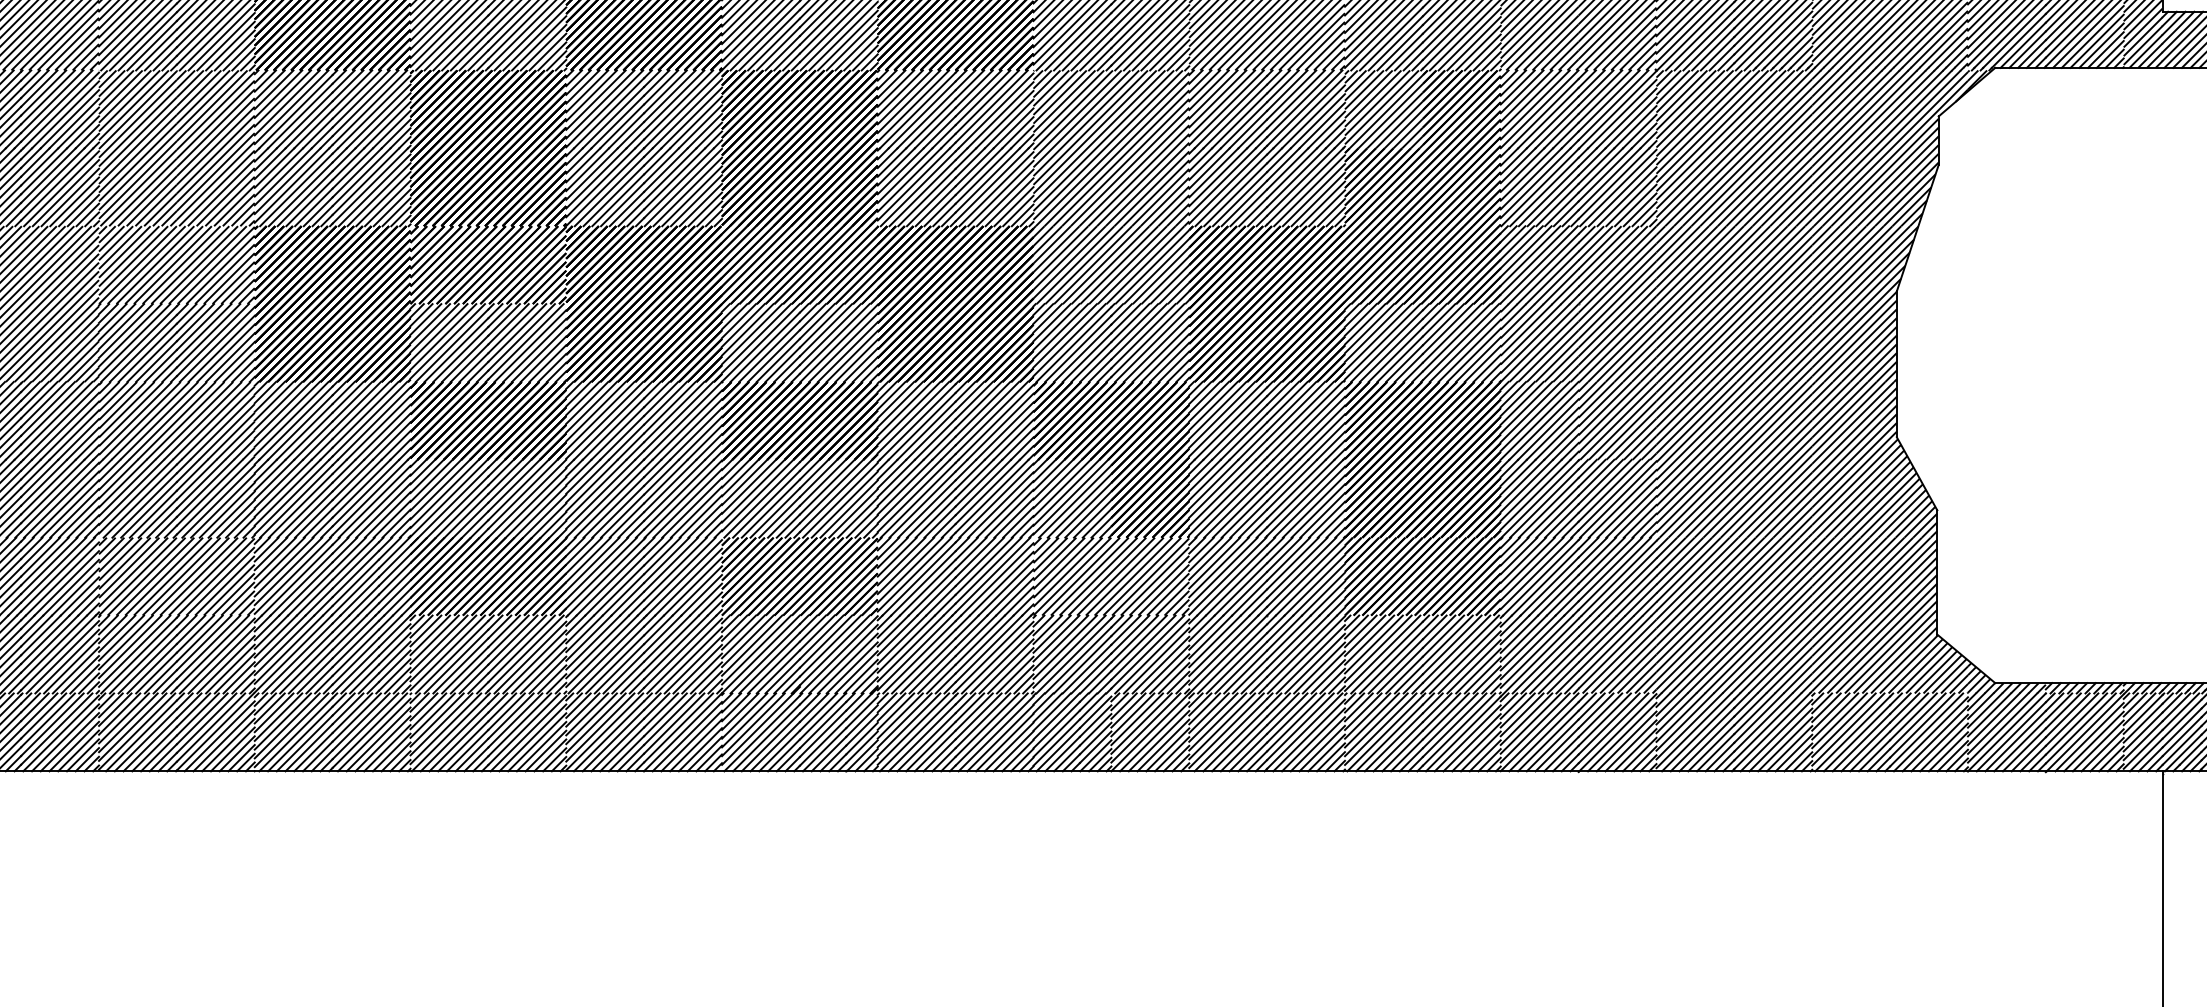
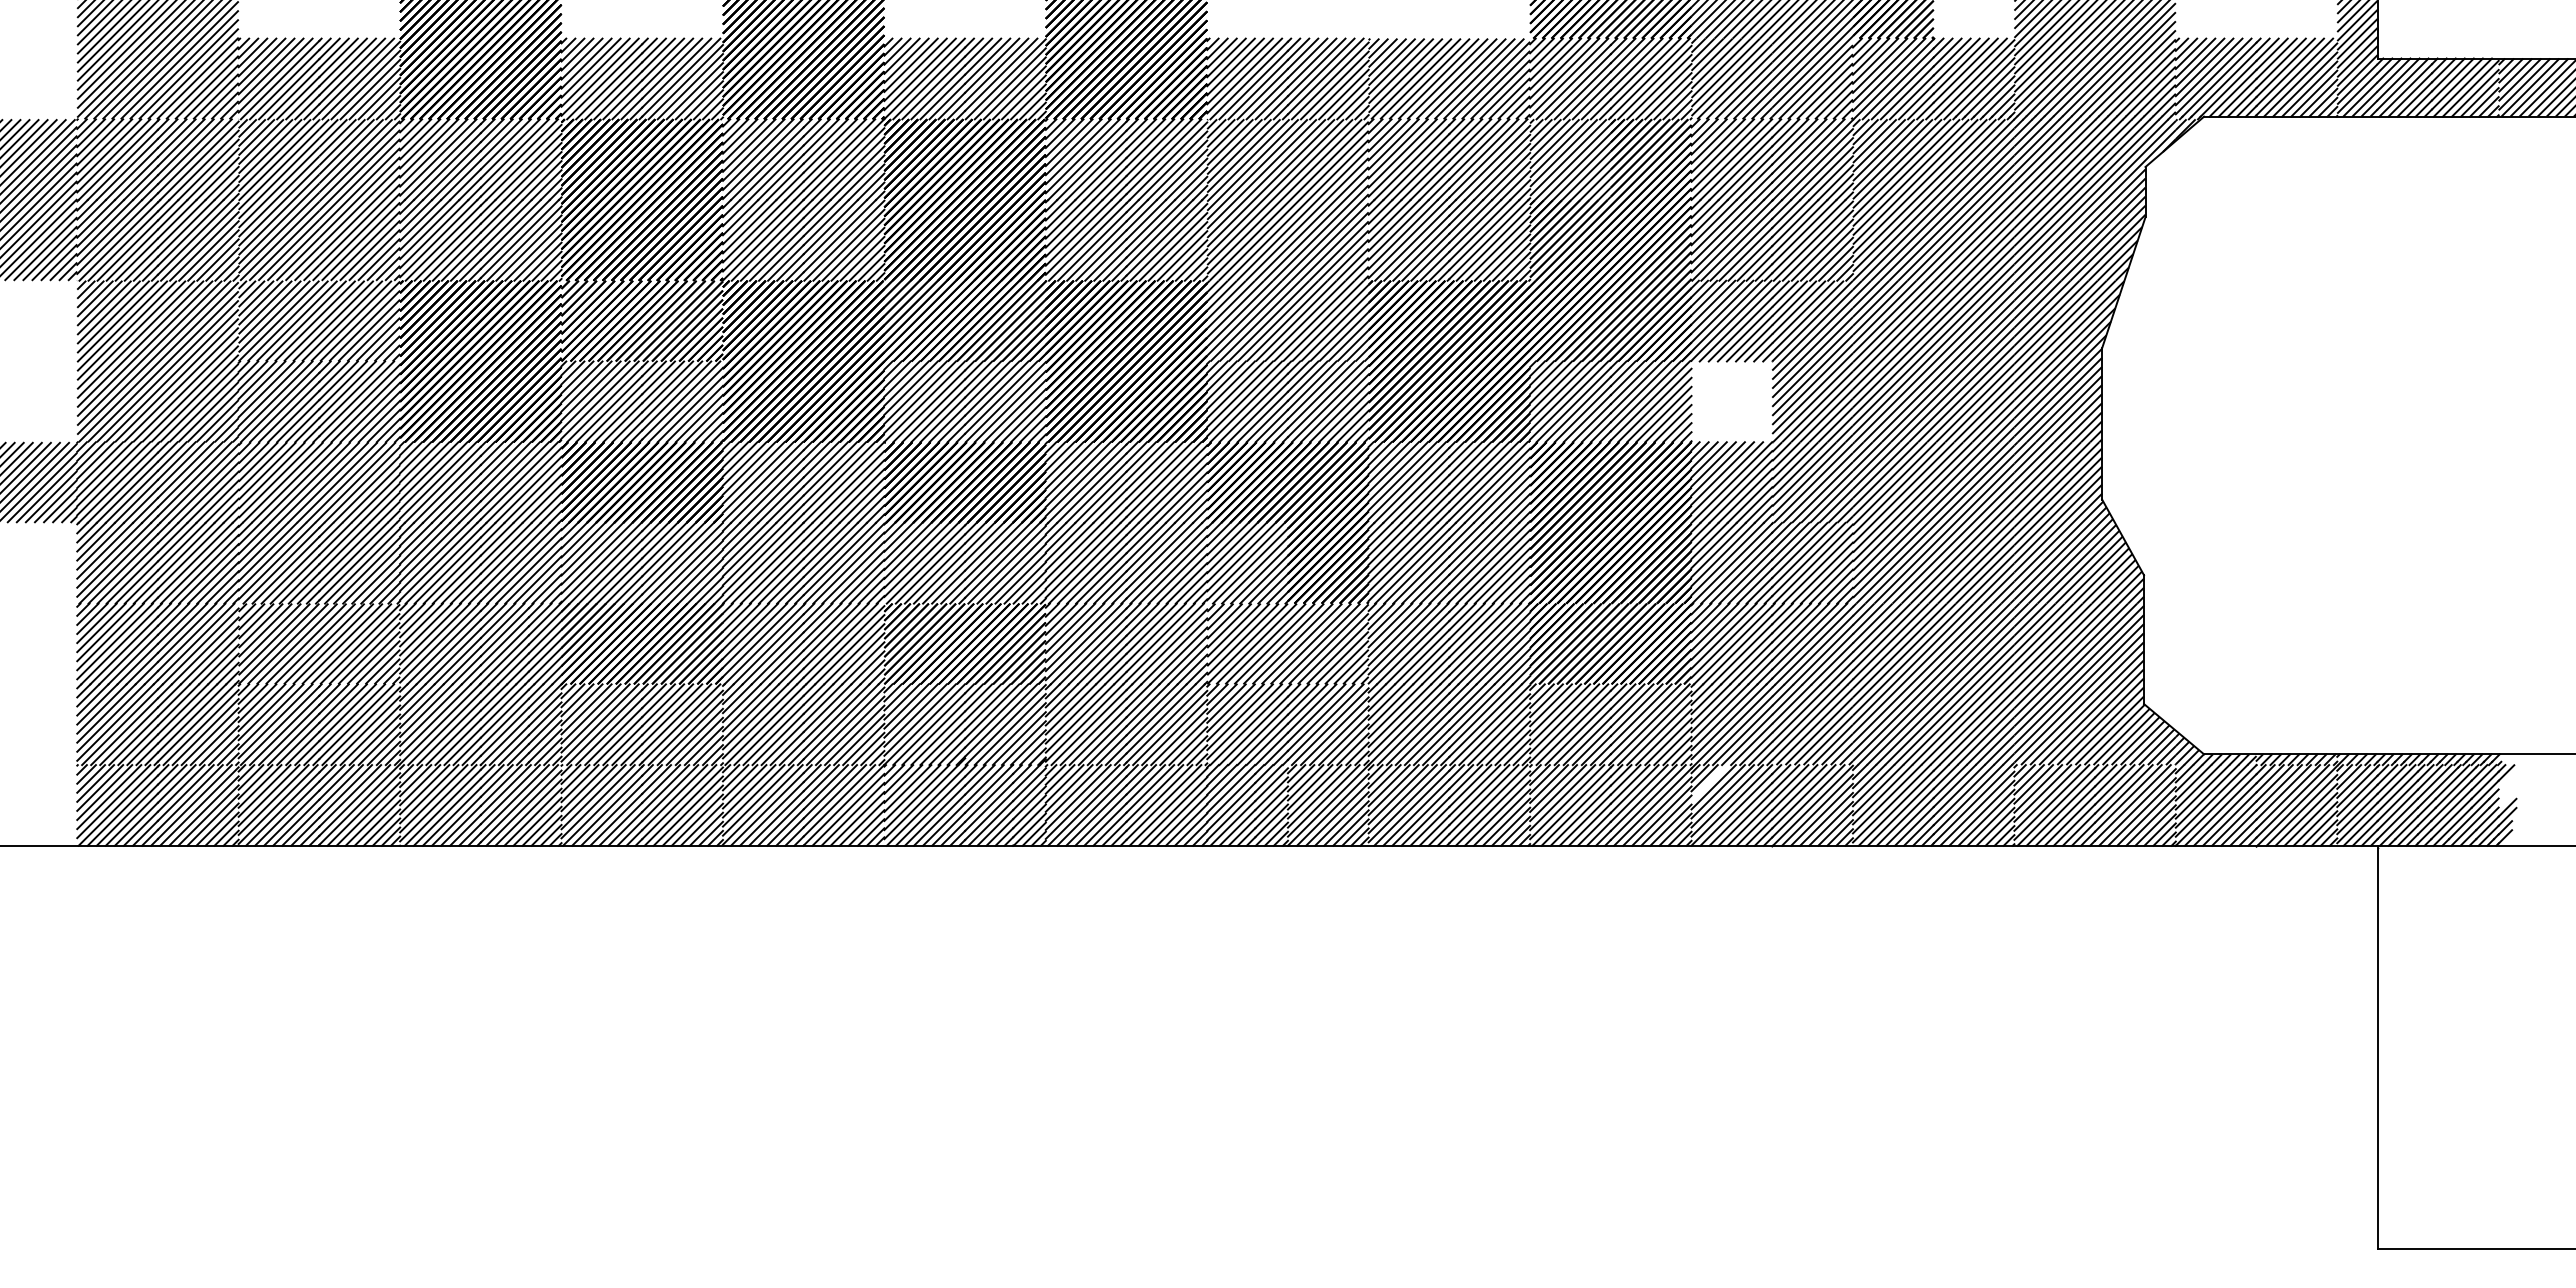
hatch: (1539, 342) -> (1731, 401), removed
line: (1517, 710) -> (1708, 782), removed

